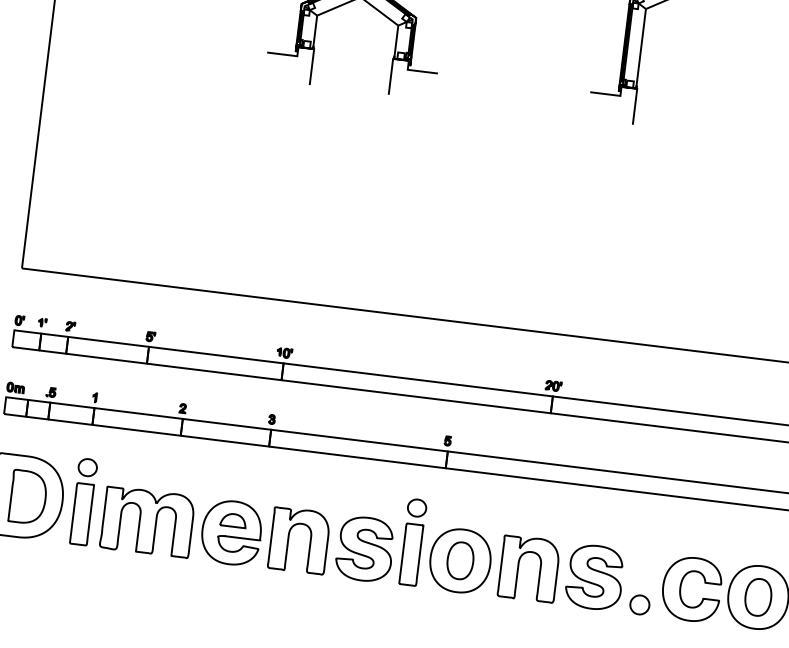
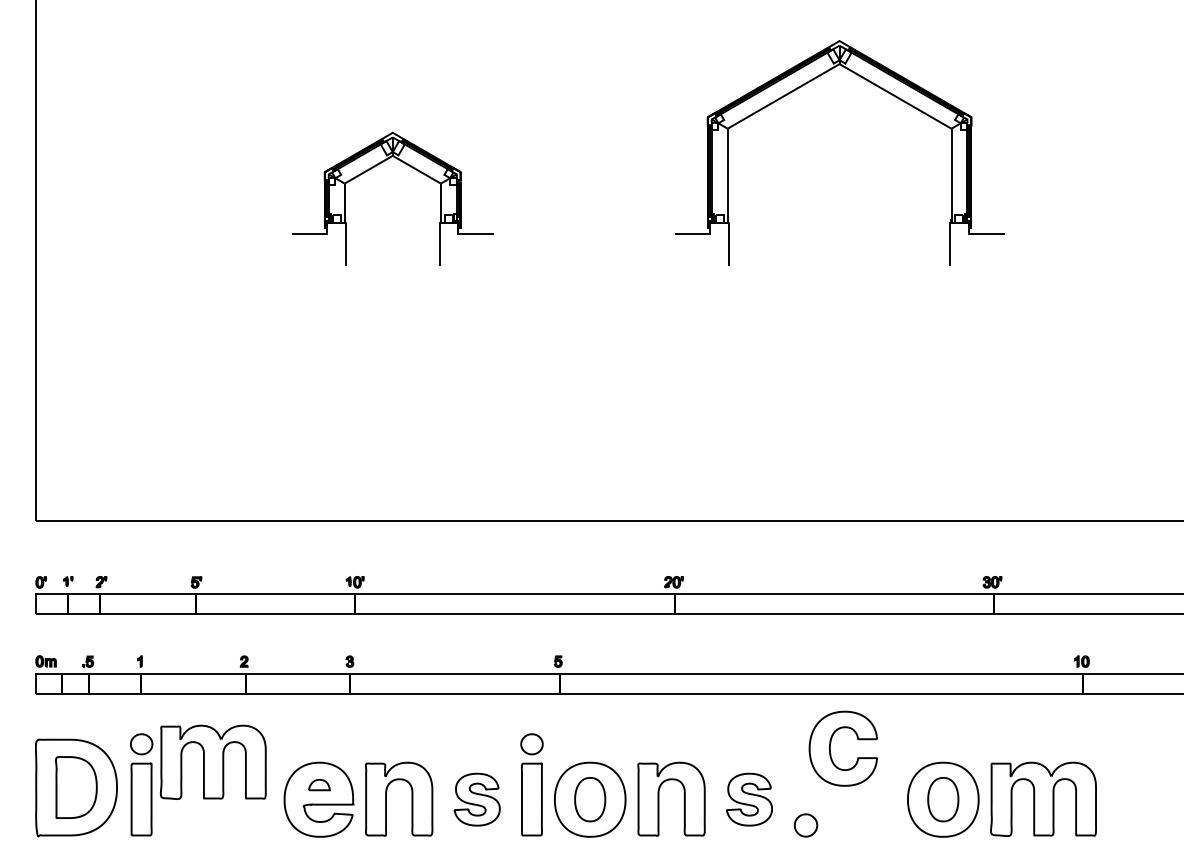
part: (233, 519) -> (319, 784), size x0.7
part: (146, 521) -> (212, 761), moved
part: (365, 549) -> (477, 799), size x0.7
part: (594, 577) -> (749, 799), size x0.7
part: (680, 587) -> (830, 748), moved

